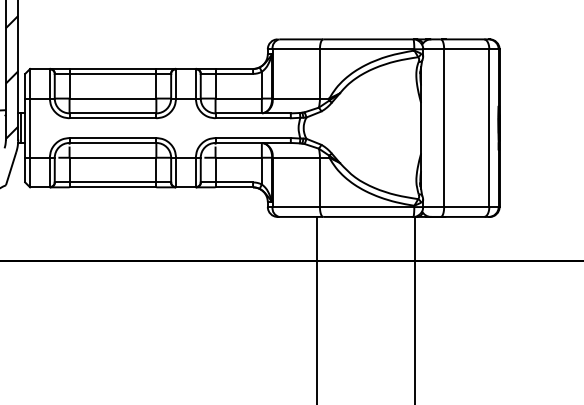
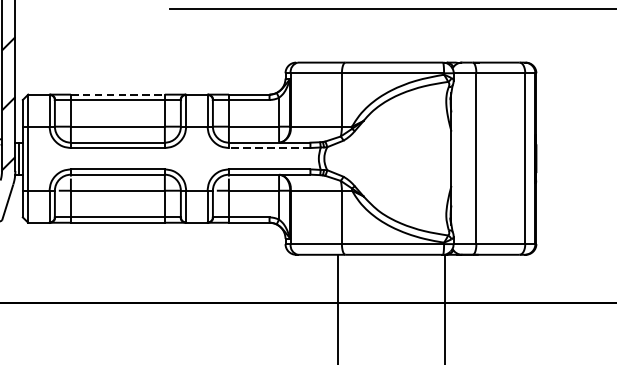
line: (113, 68) -> (118, 94), solid -> dashed
line: (253, 118) -> (270, 148), solid -> dashed

